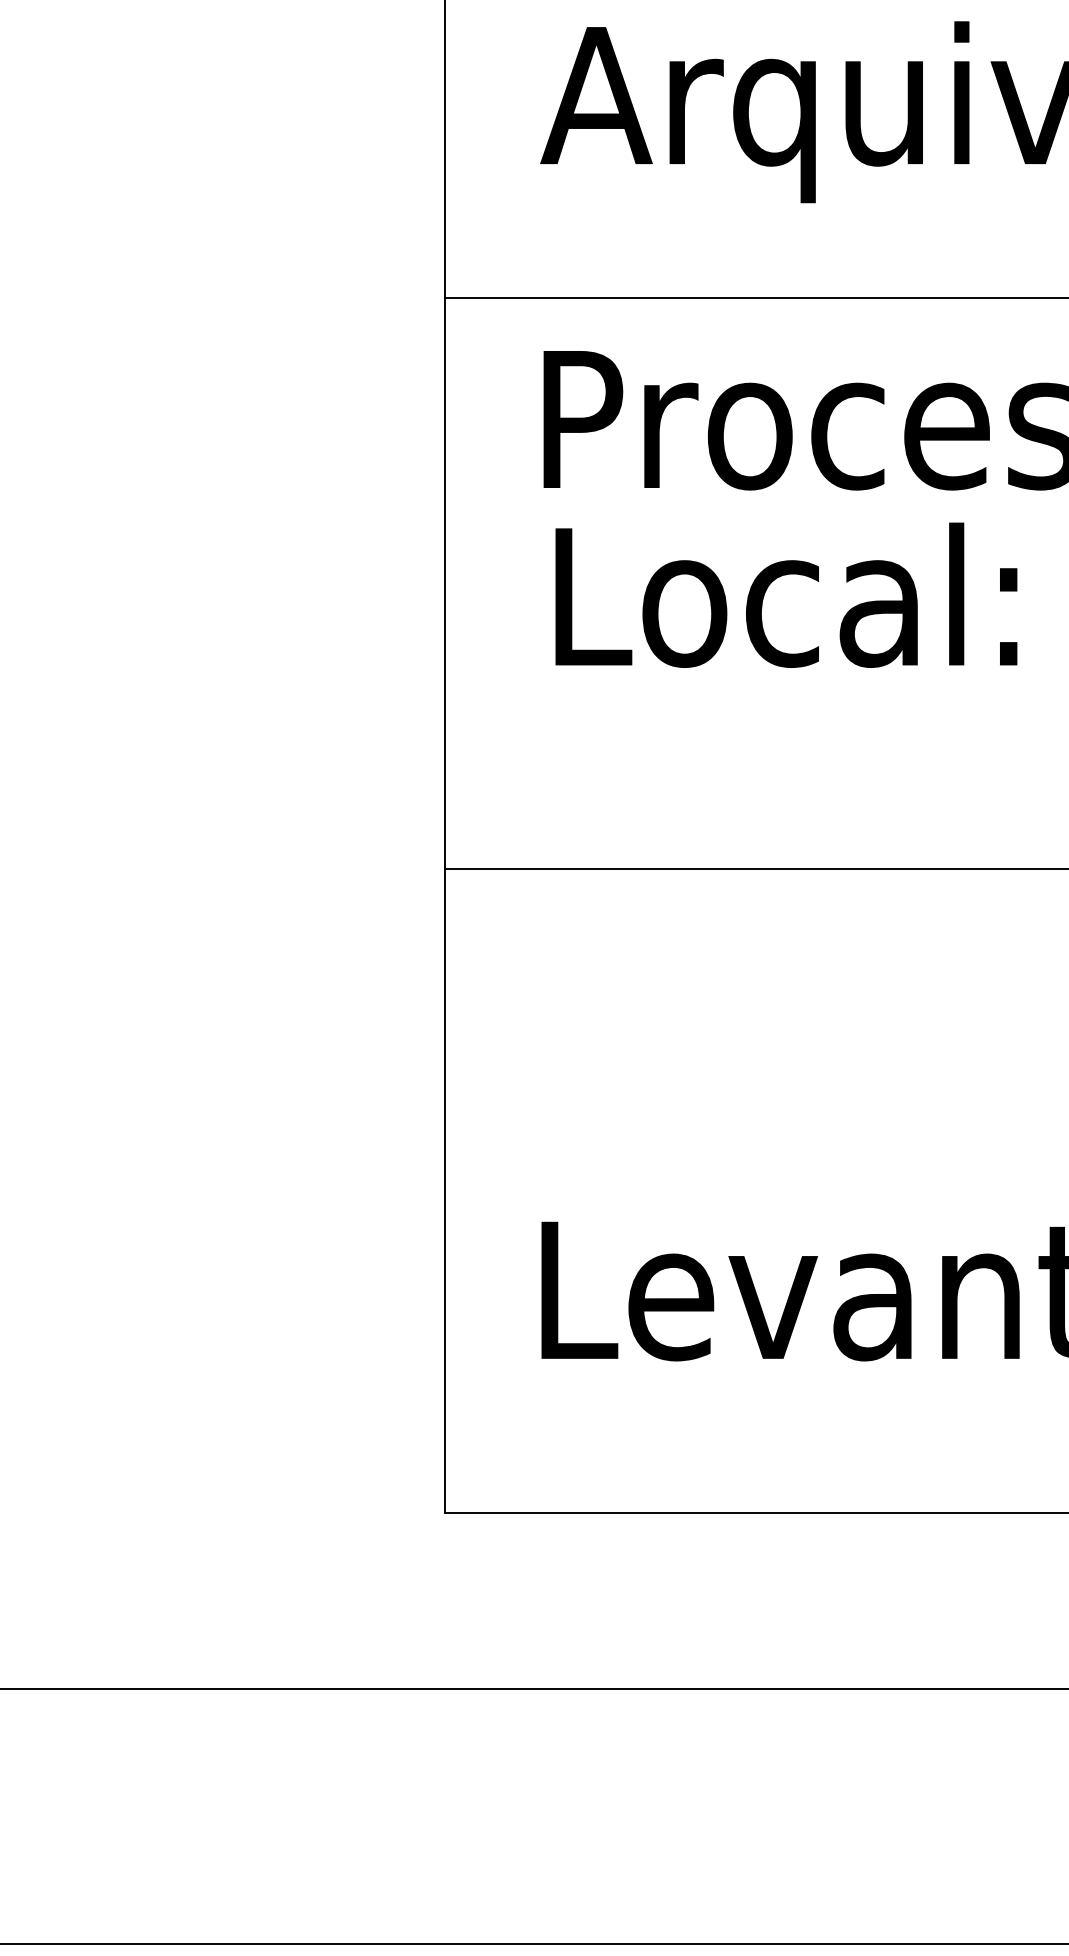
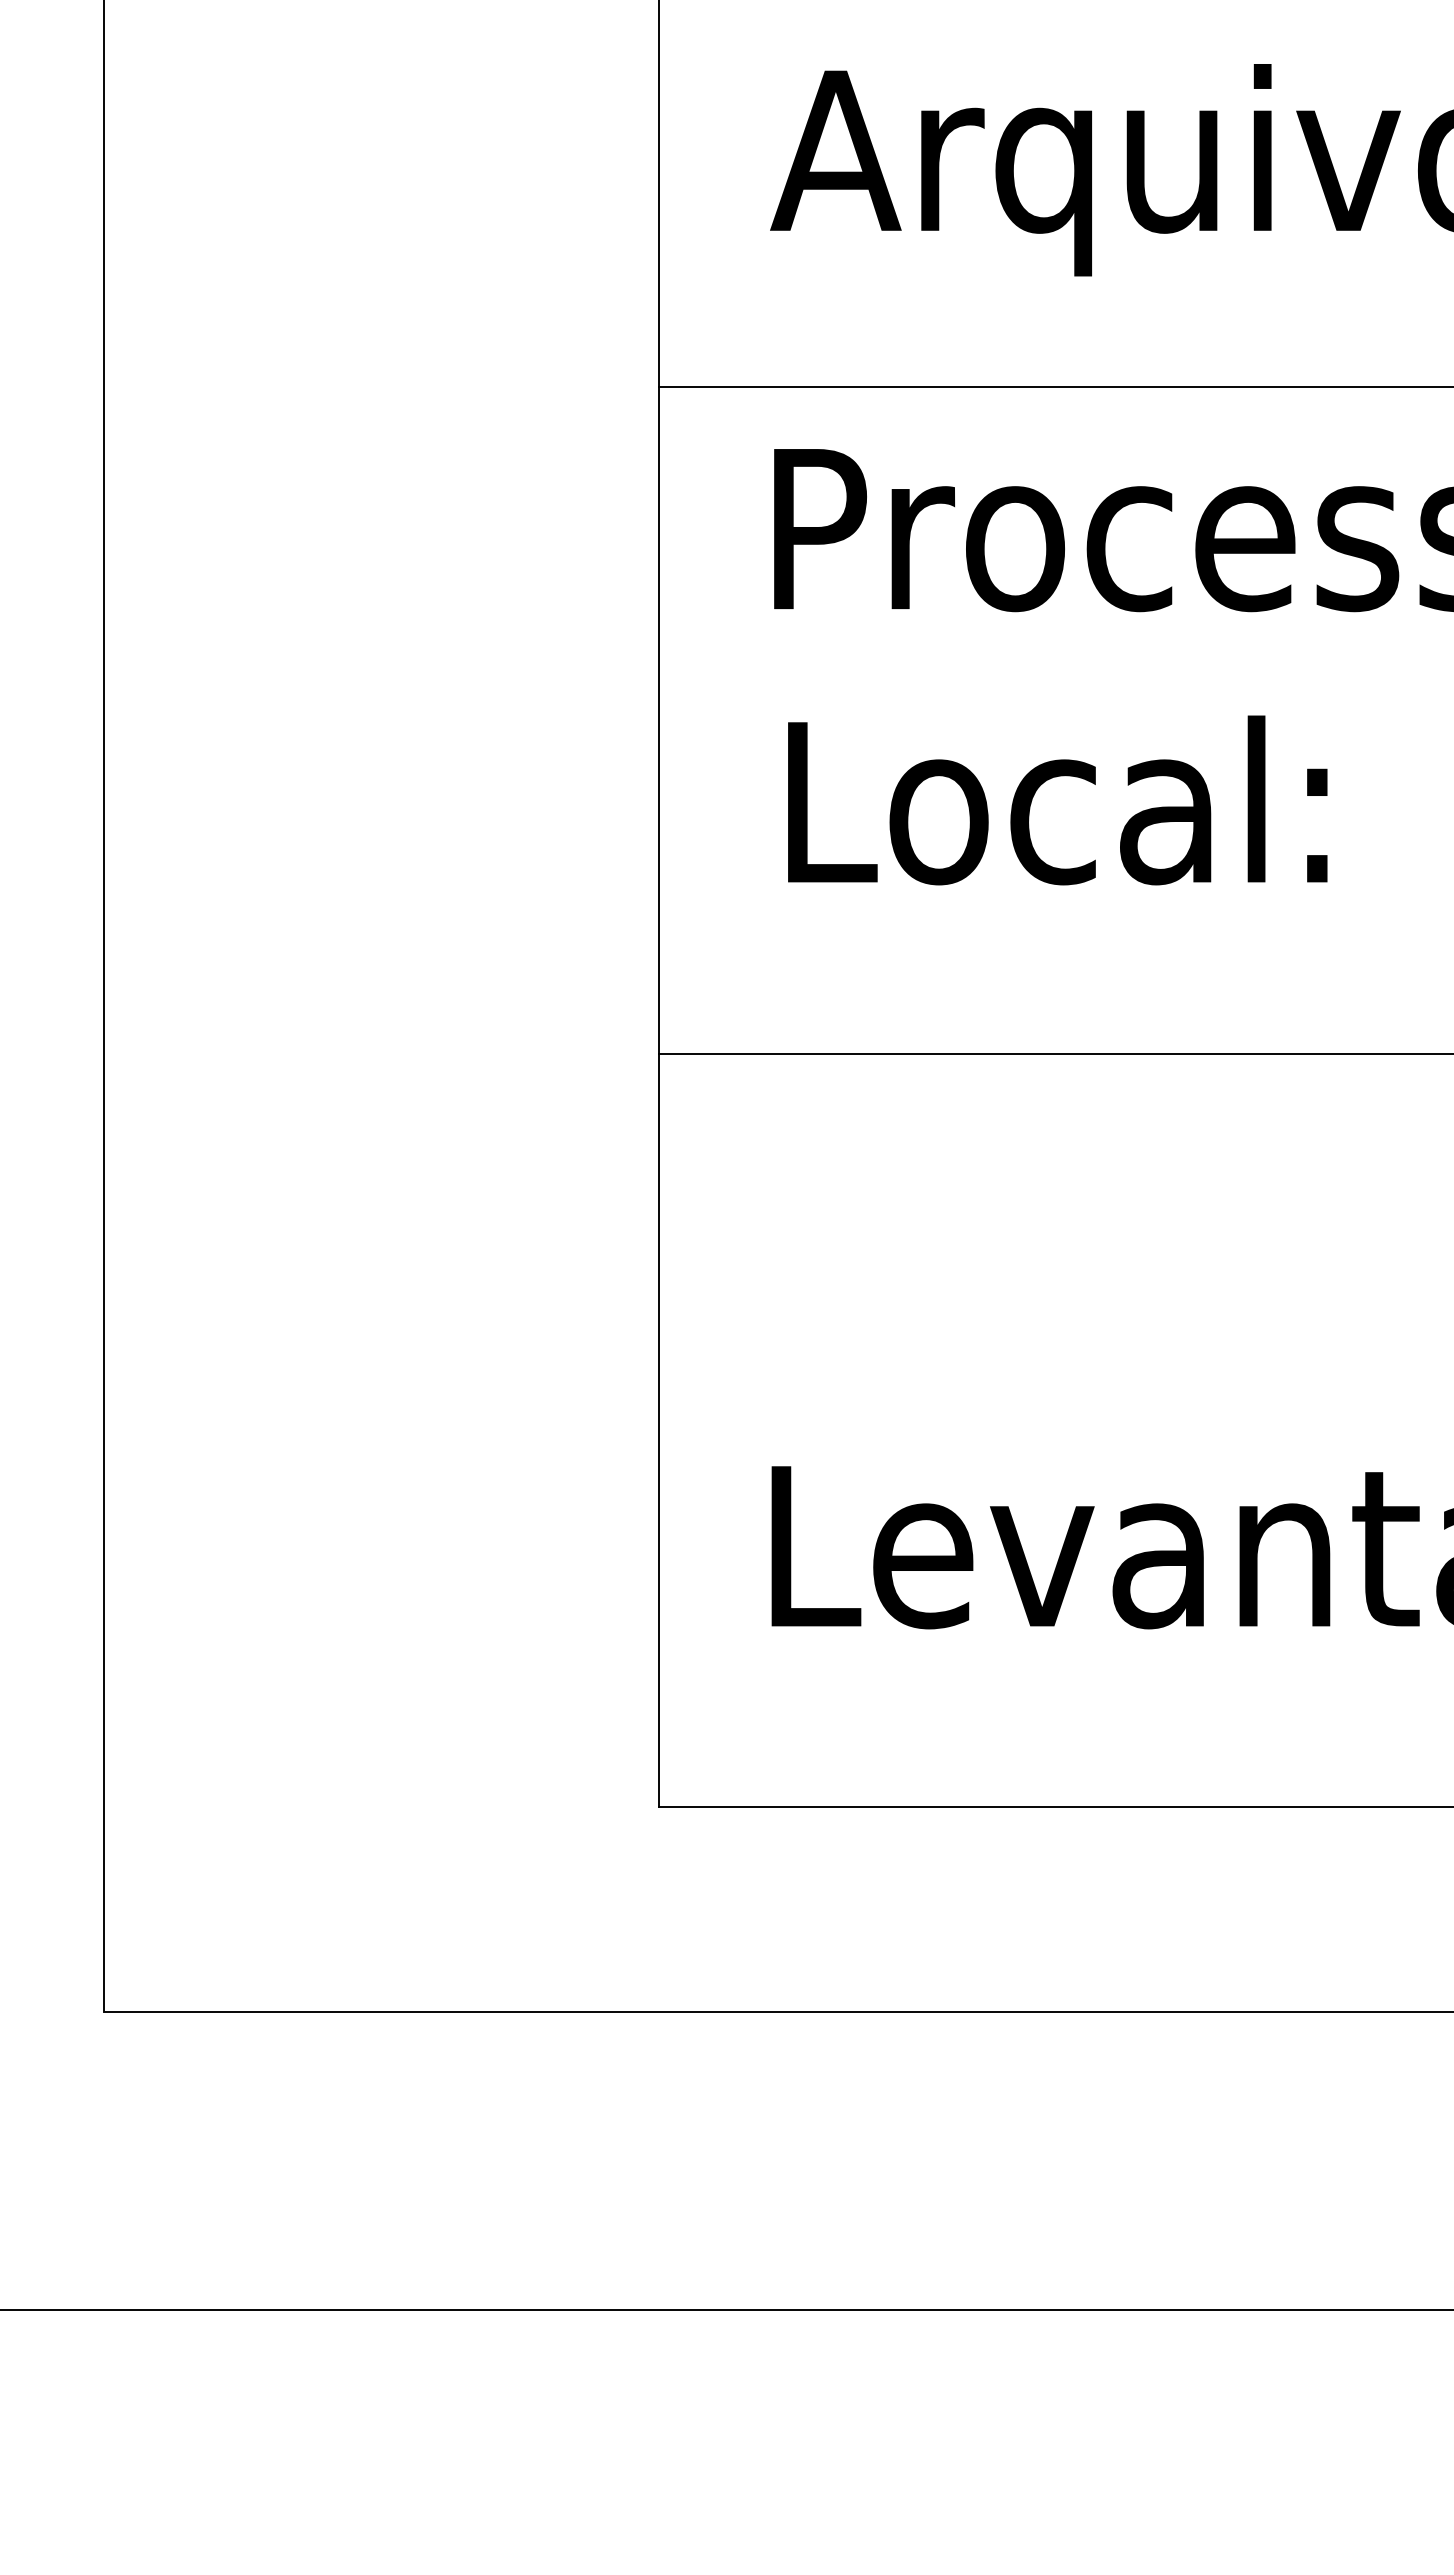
text: (786, 595) -> (1057, 800), moved

